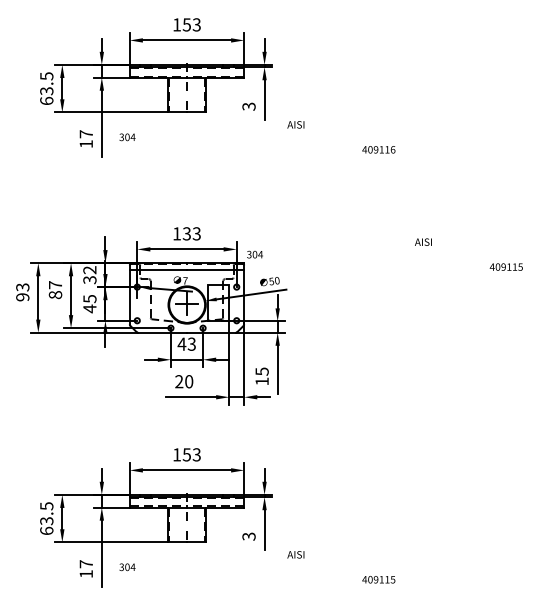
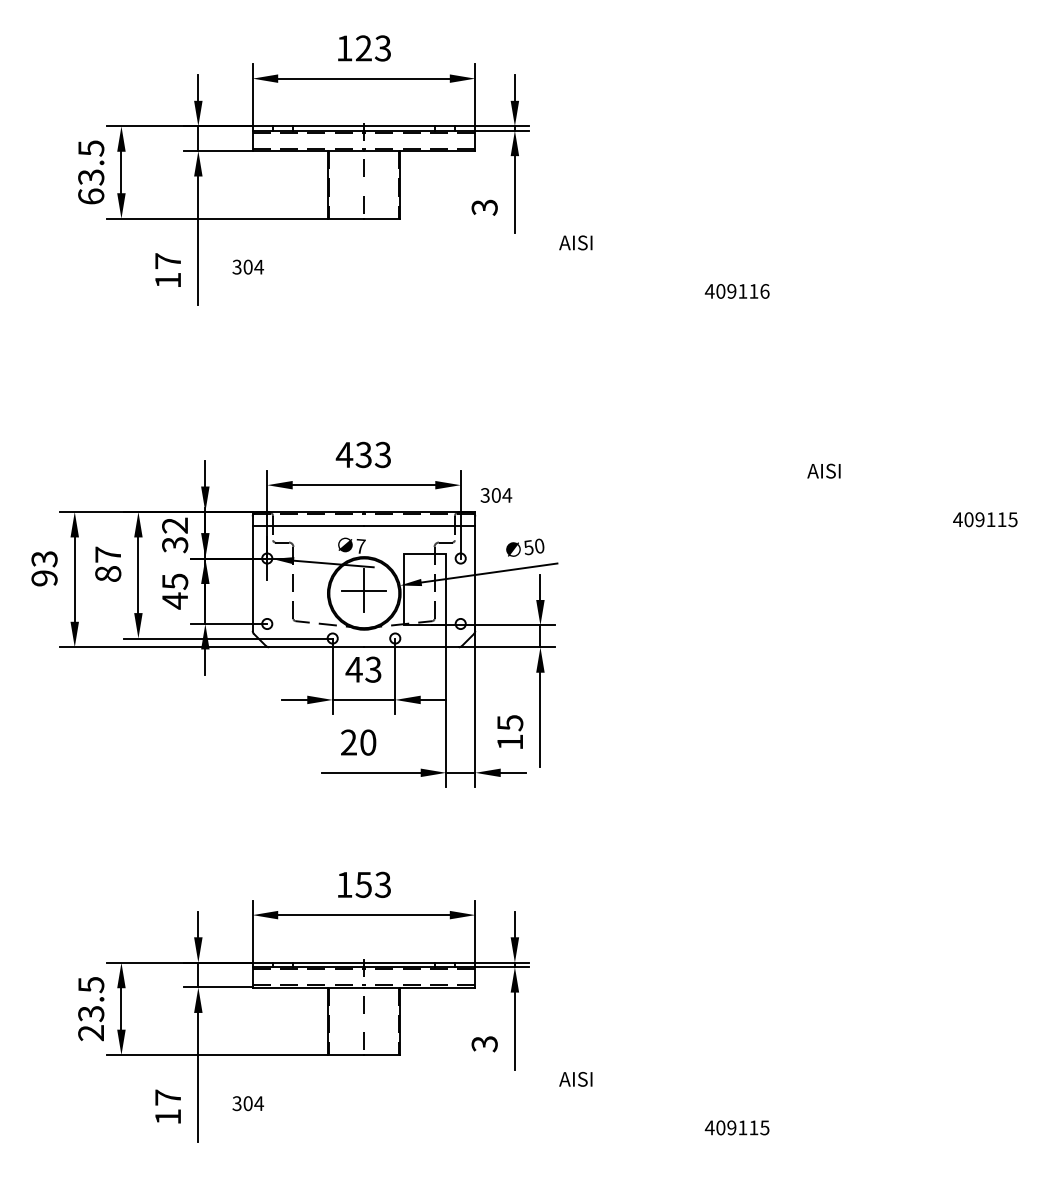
text: (186, 24) -> (363, 47), 153 -> 123
text: (176, 233) -> (343, 454), 133 -> 433
text: (46, 530) -> (90, 1032), 63.5 -> 23.5

